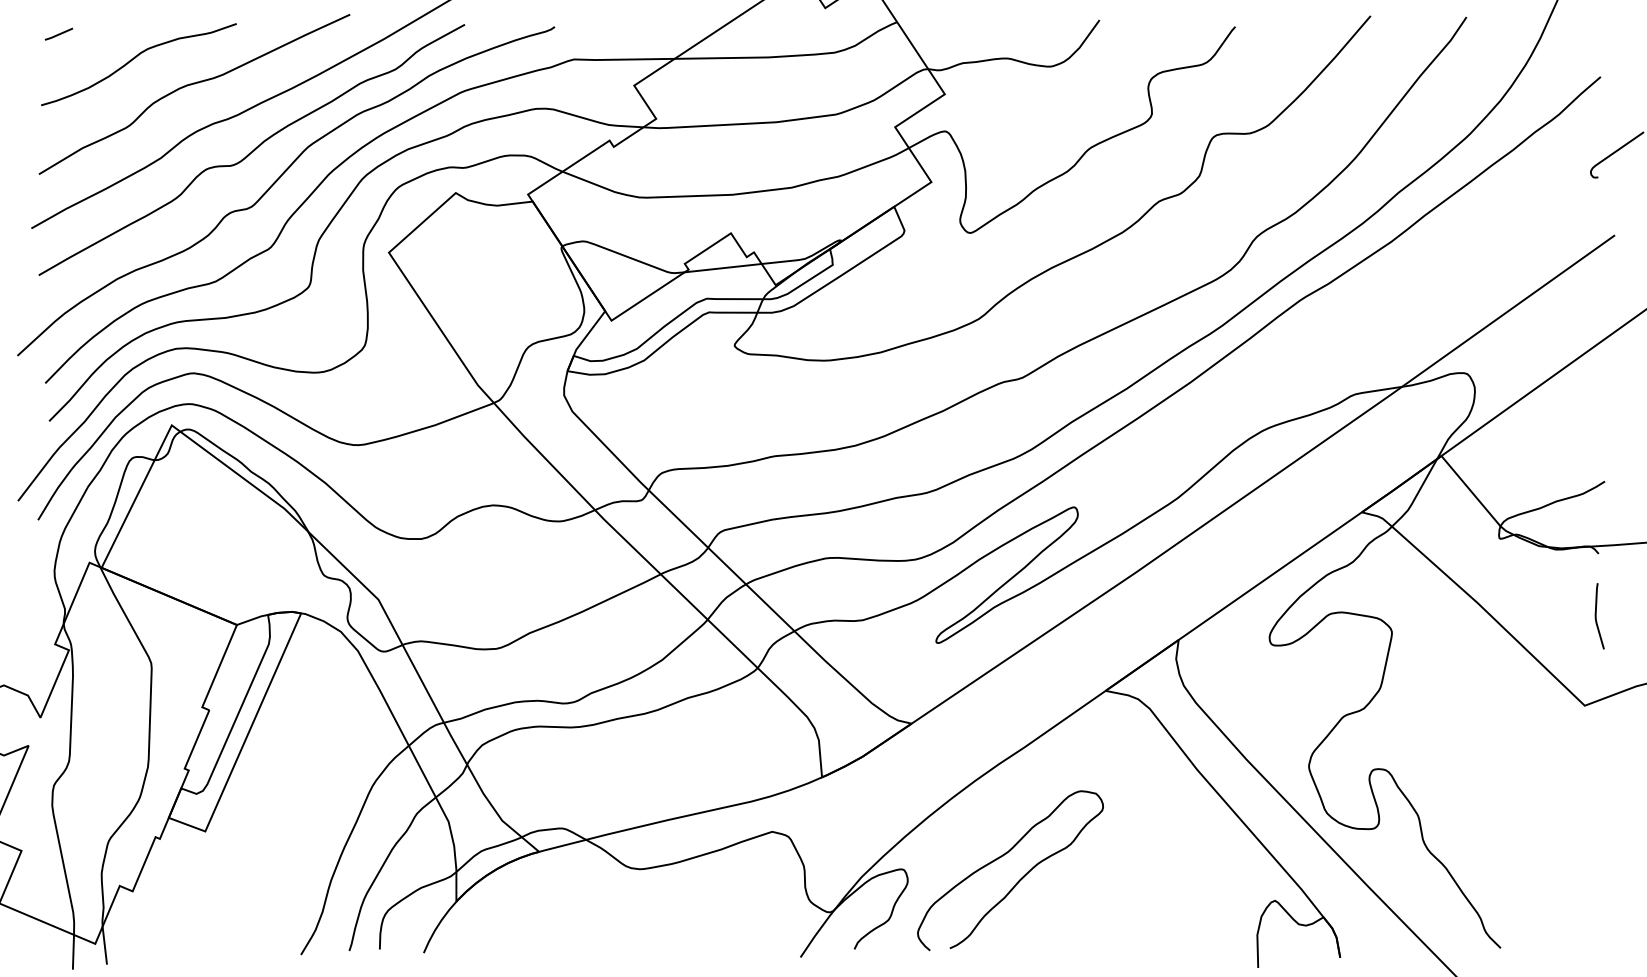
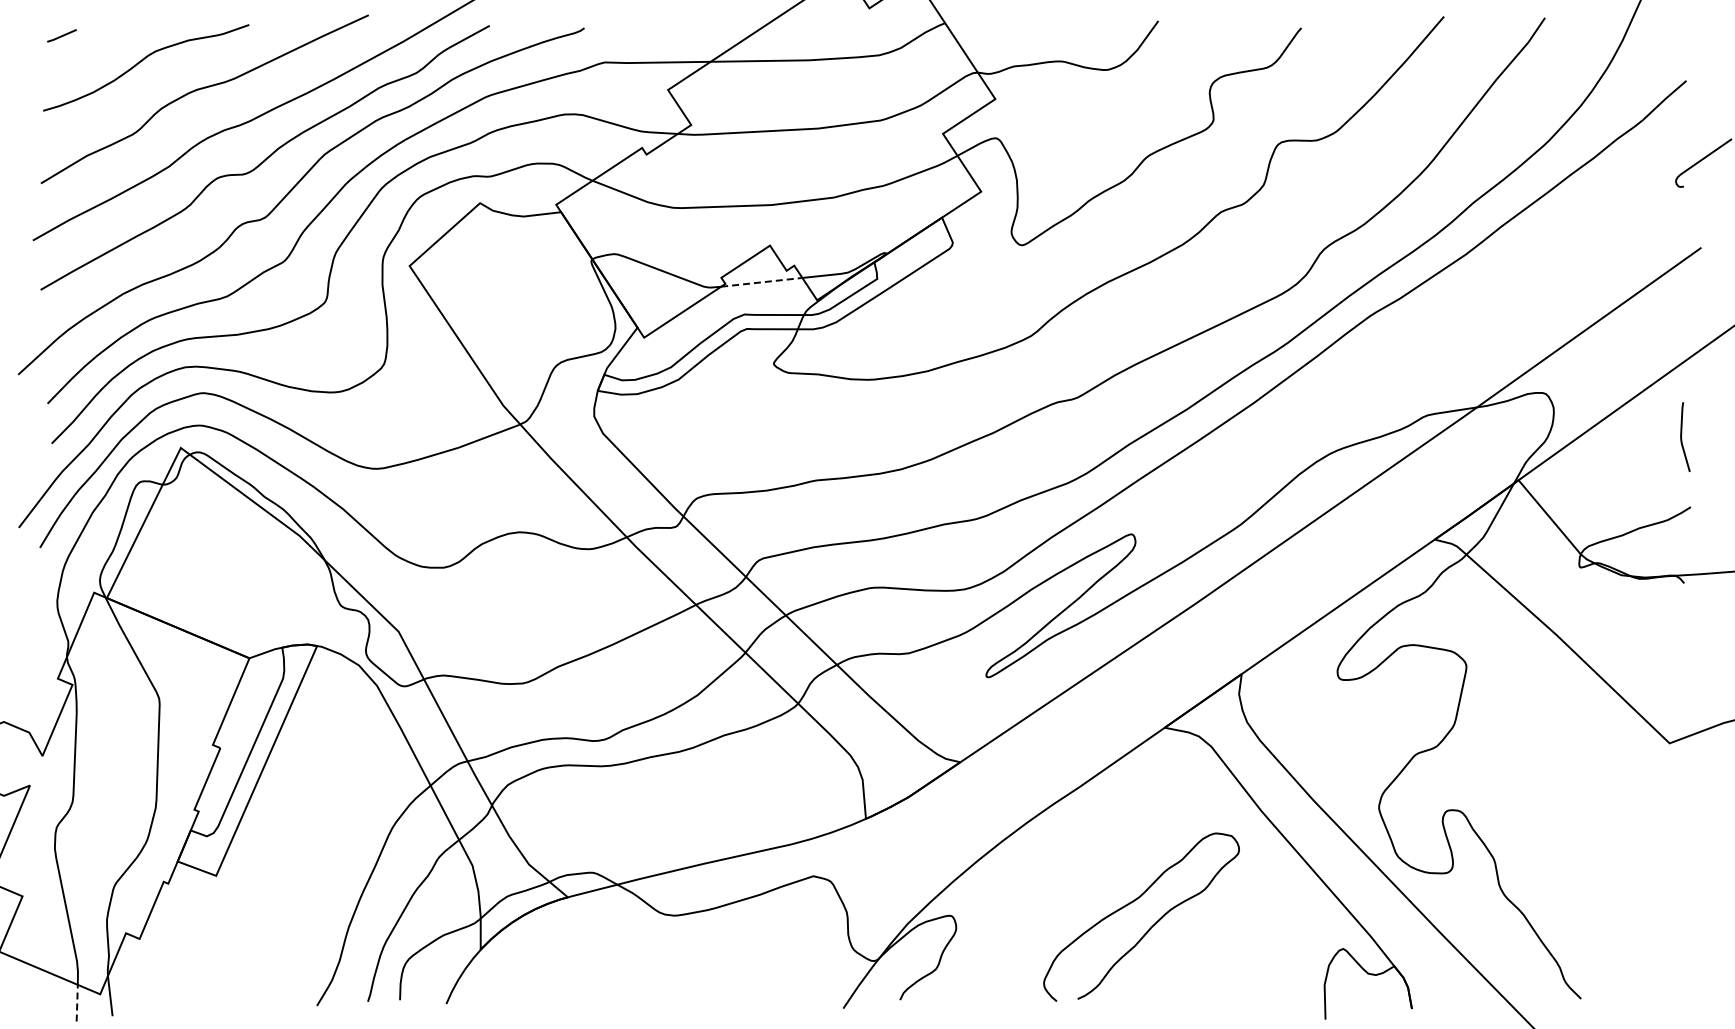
line: (722, 268) -> (761, 282), solid -> dashed
curve: (1597, 617) -> (1682, 438), moved
curve: (1019, 879) -> (1151, 926), moved
line: (73, 951) -> (77, 1002), solid -> dashed

